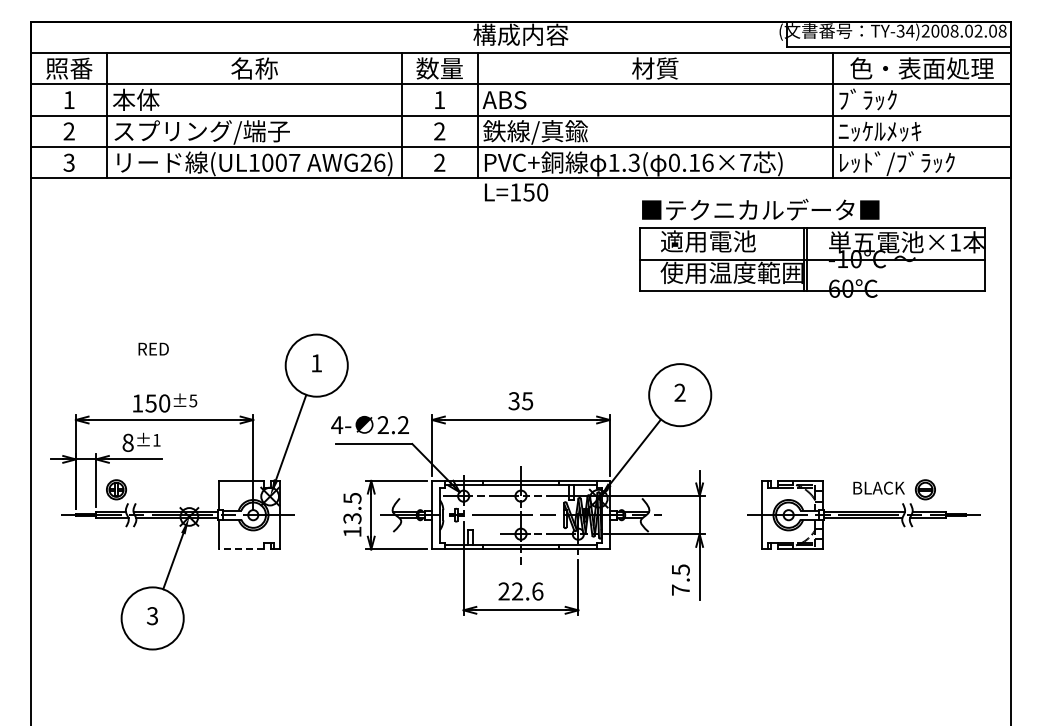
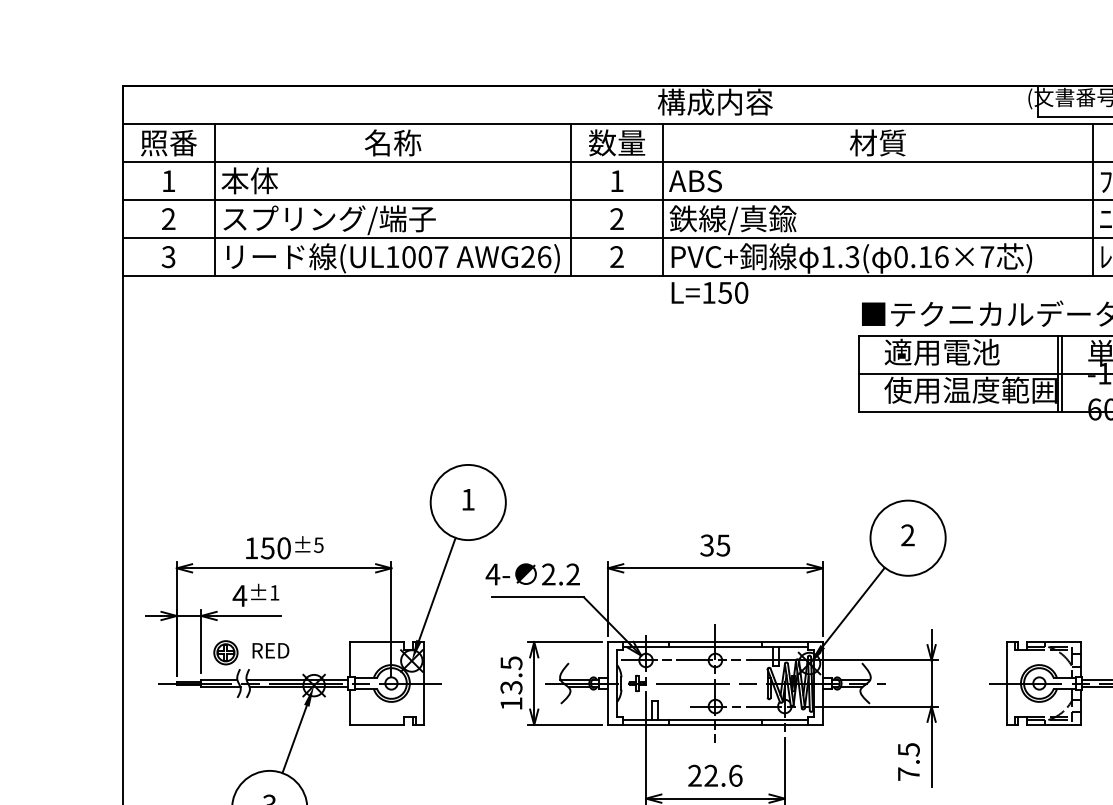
text: (153, 348) -> (270, 649), moved
text: (128, 442) -> (240, 595), 8 -> 4
line: (240, 549) -> (375, 725), dashed -> solid

